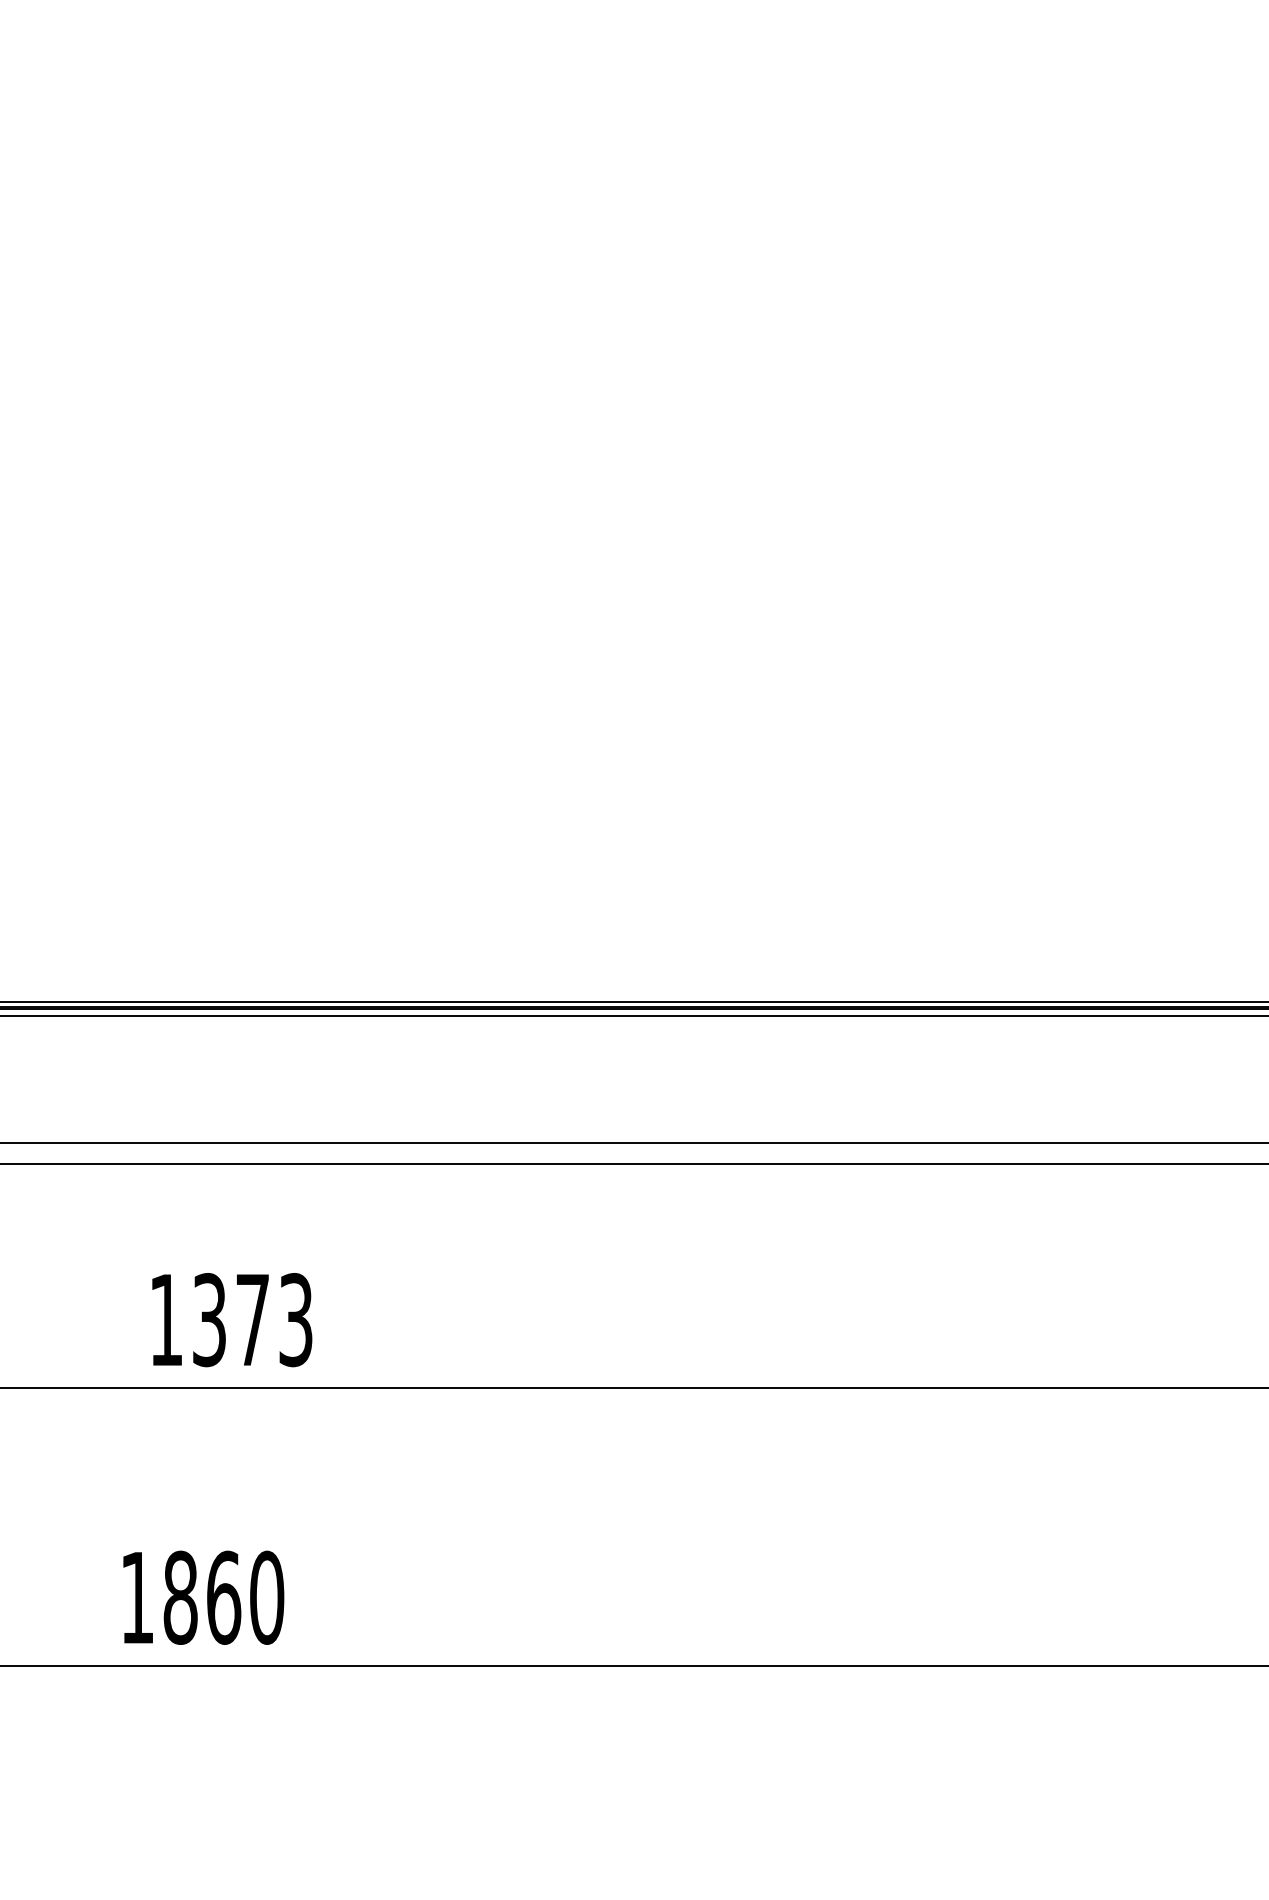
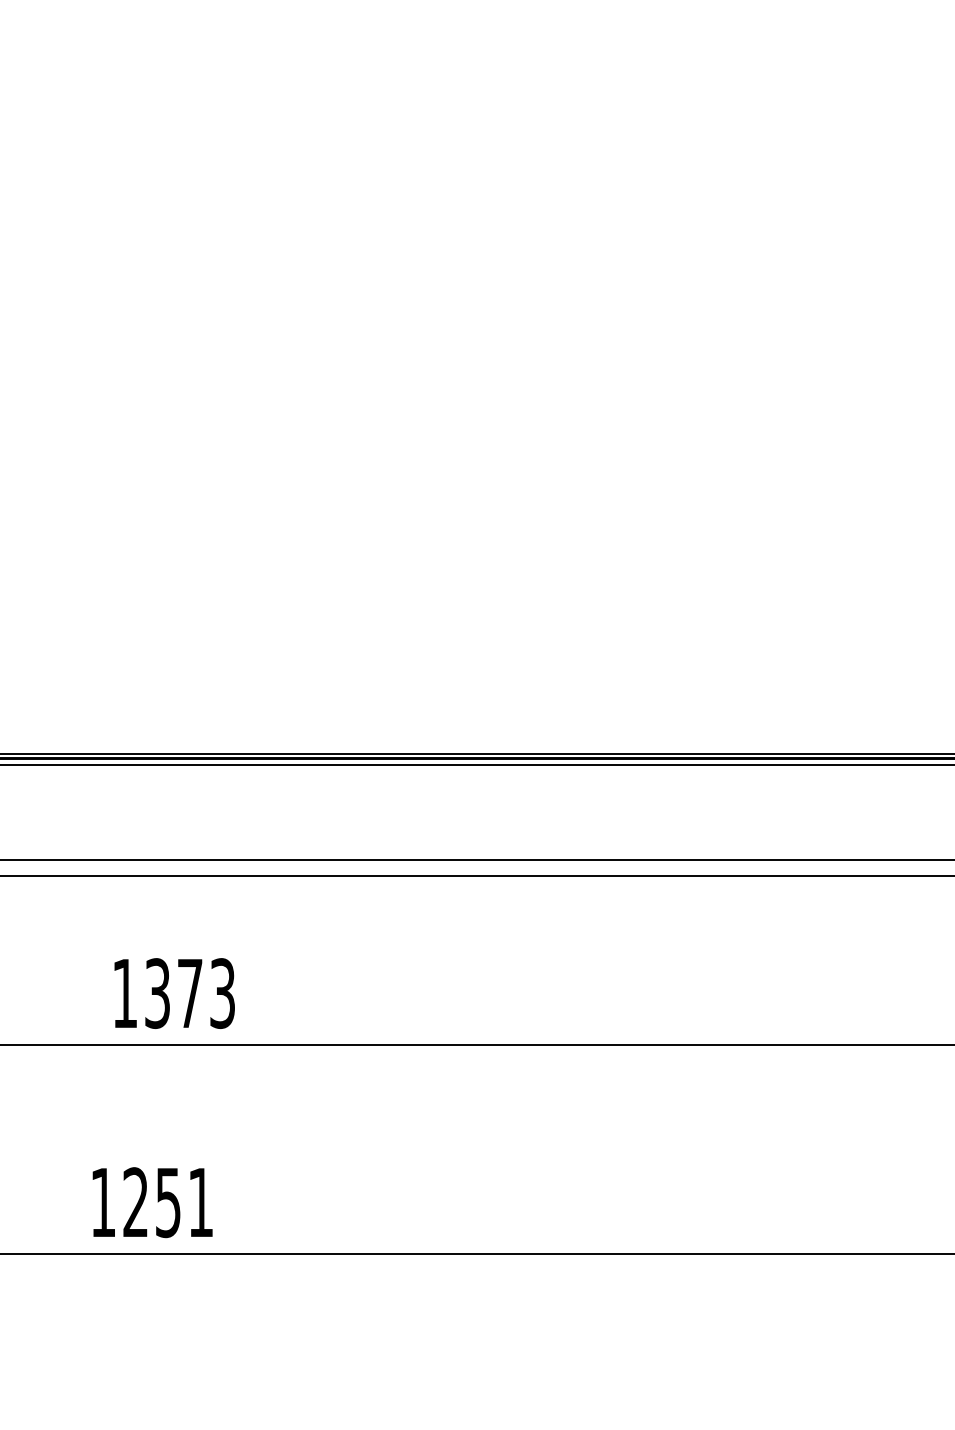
text: (223, 1597) -> (168, 1202), 1860 -> 1251

